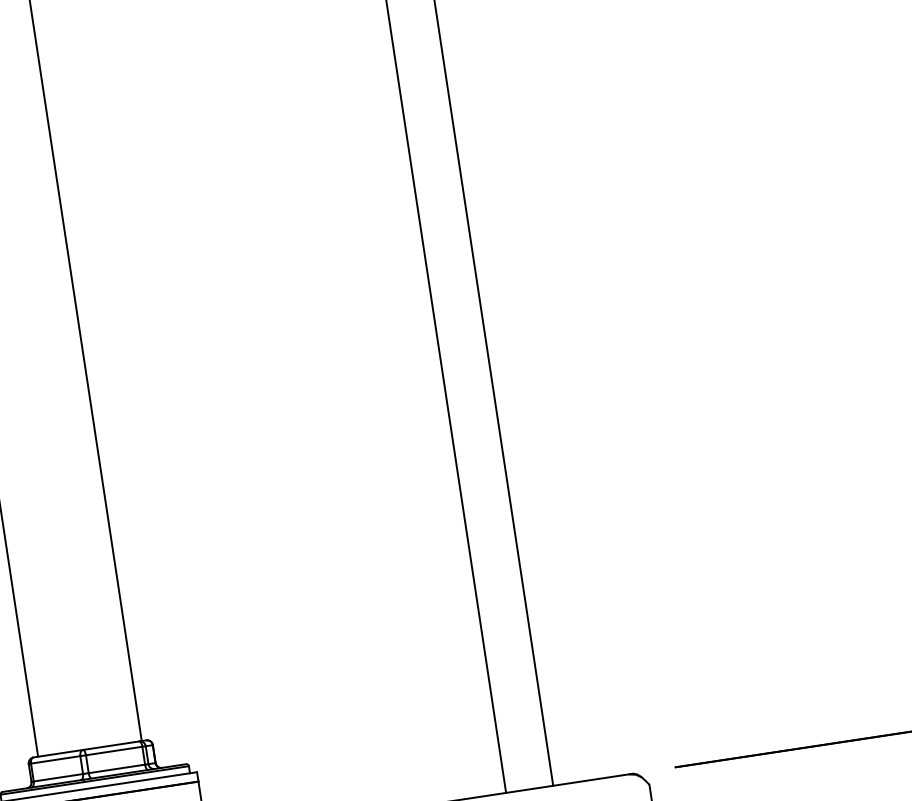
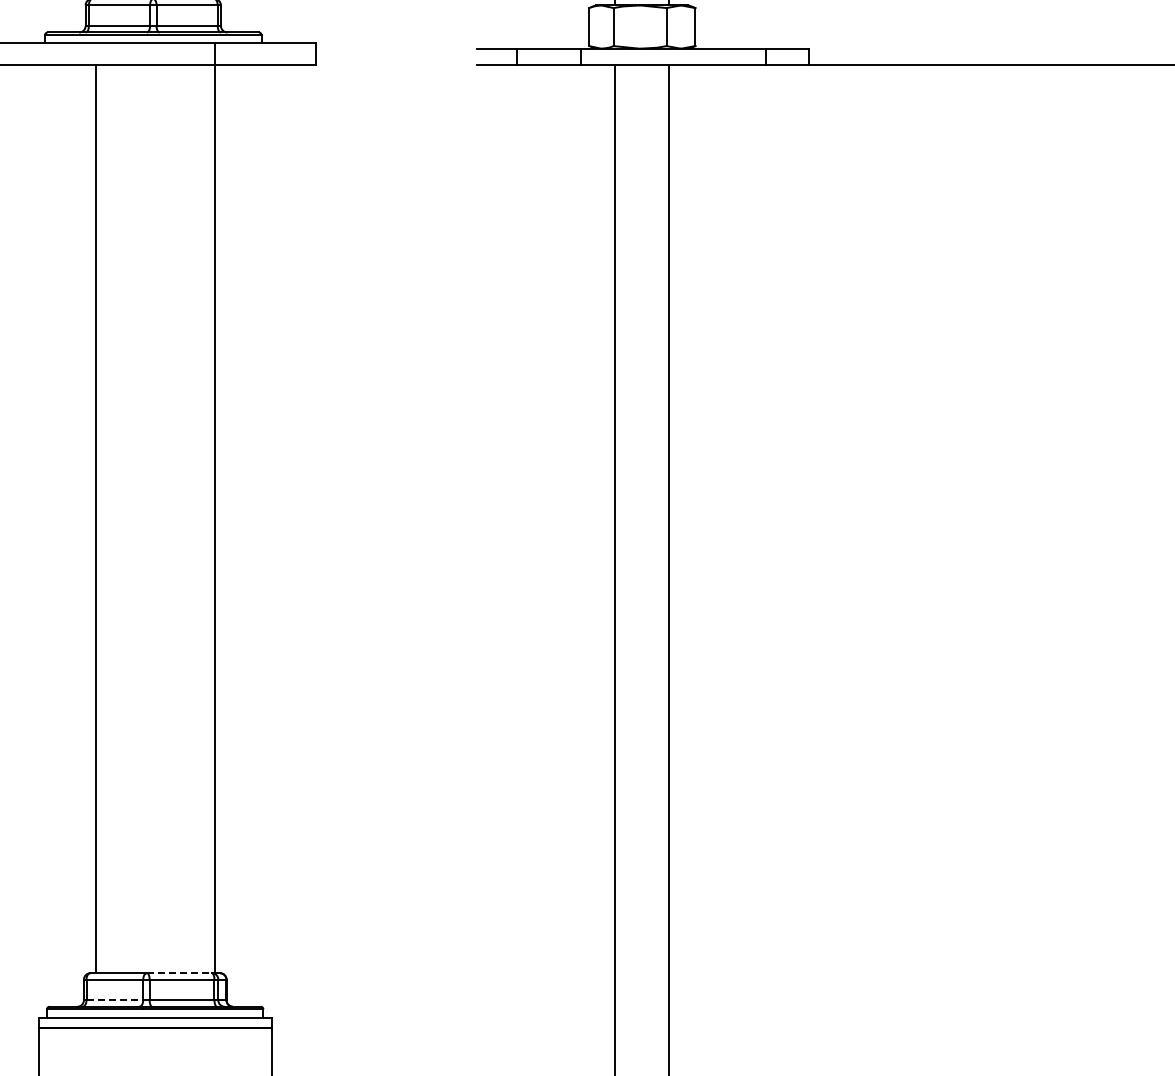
line: (112, 745) -> (180, 973), solid -> dashed
line: (59, 777) -> (115, 1000), solid -> dashed

